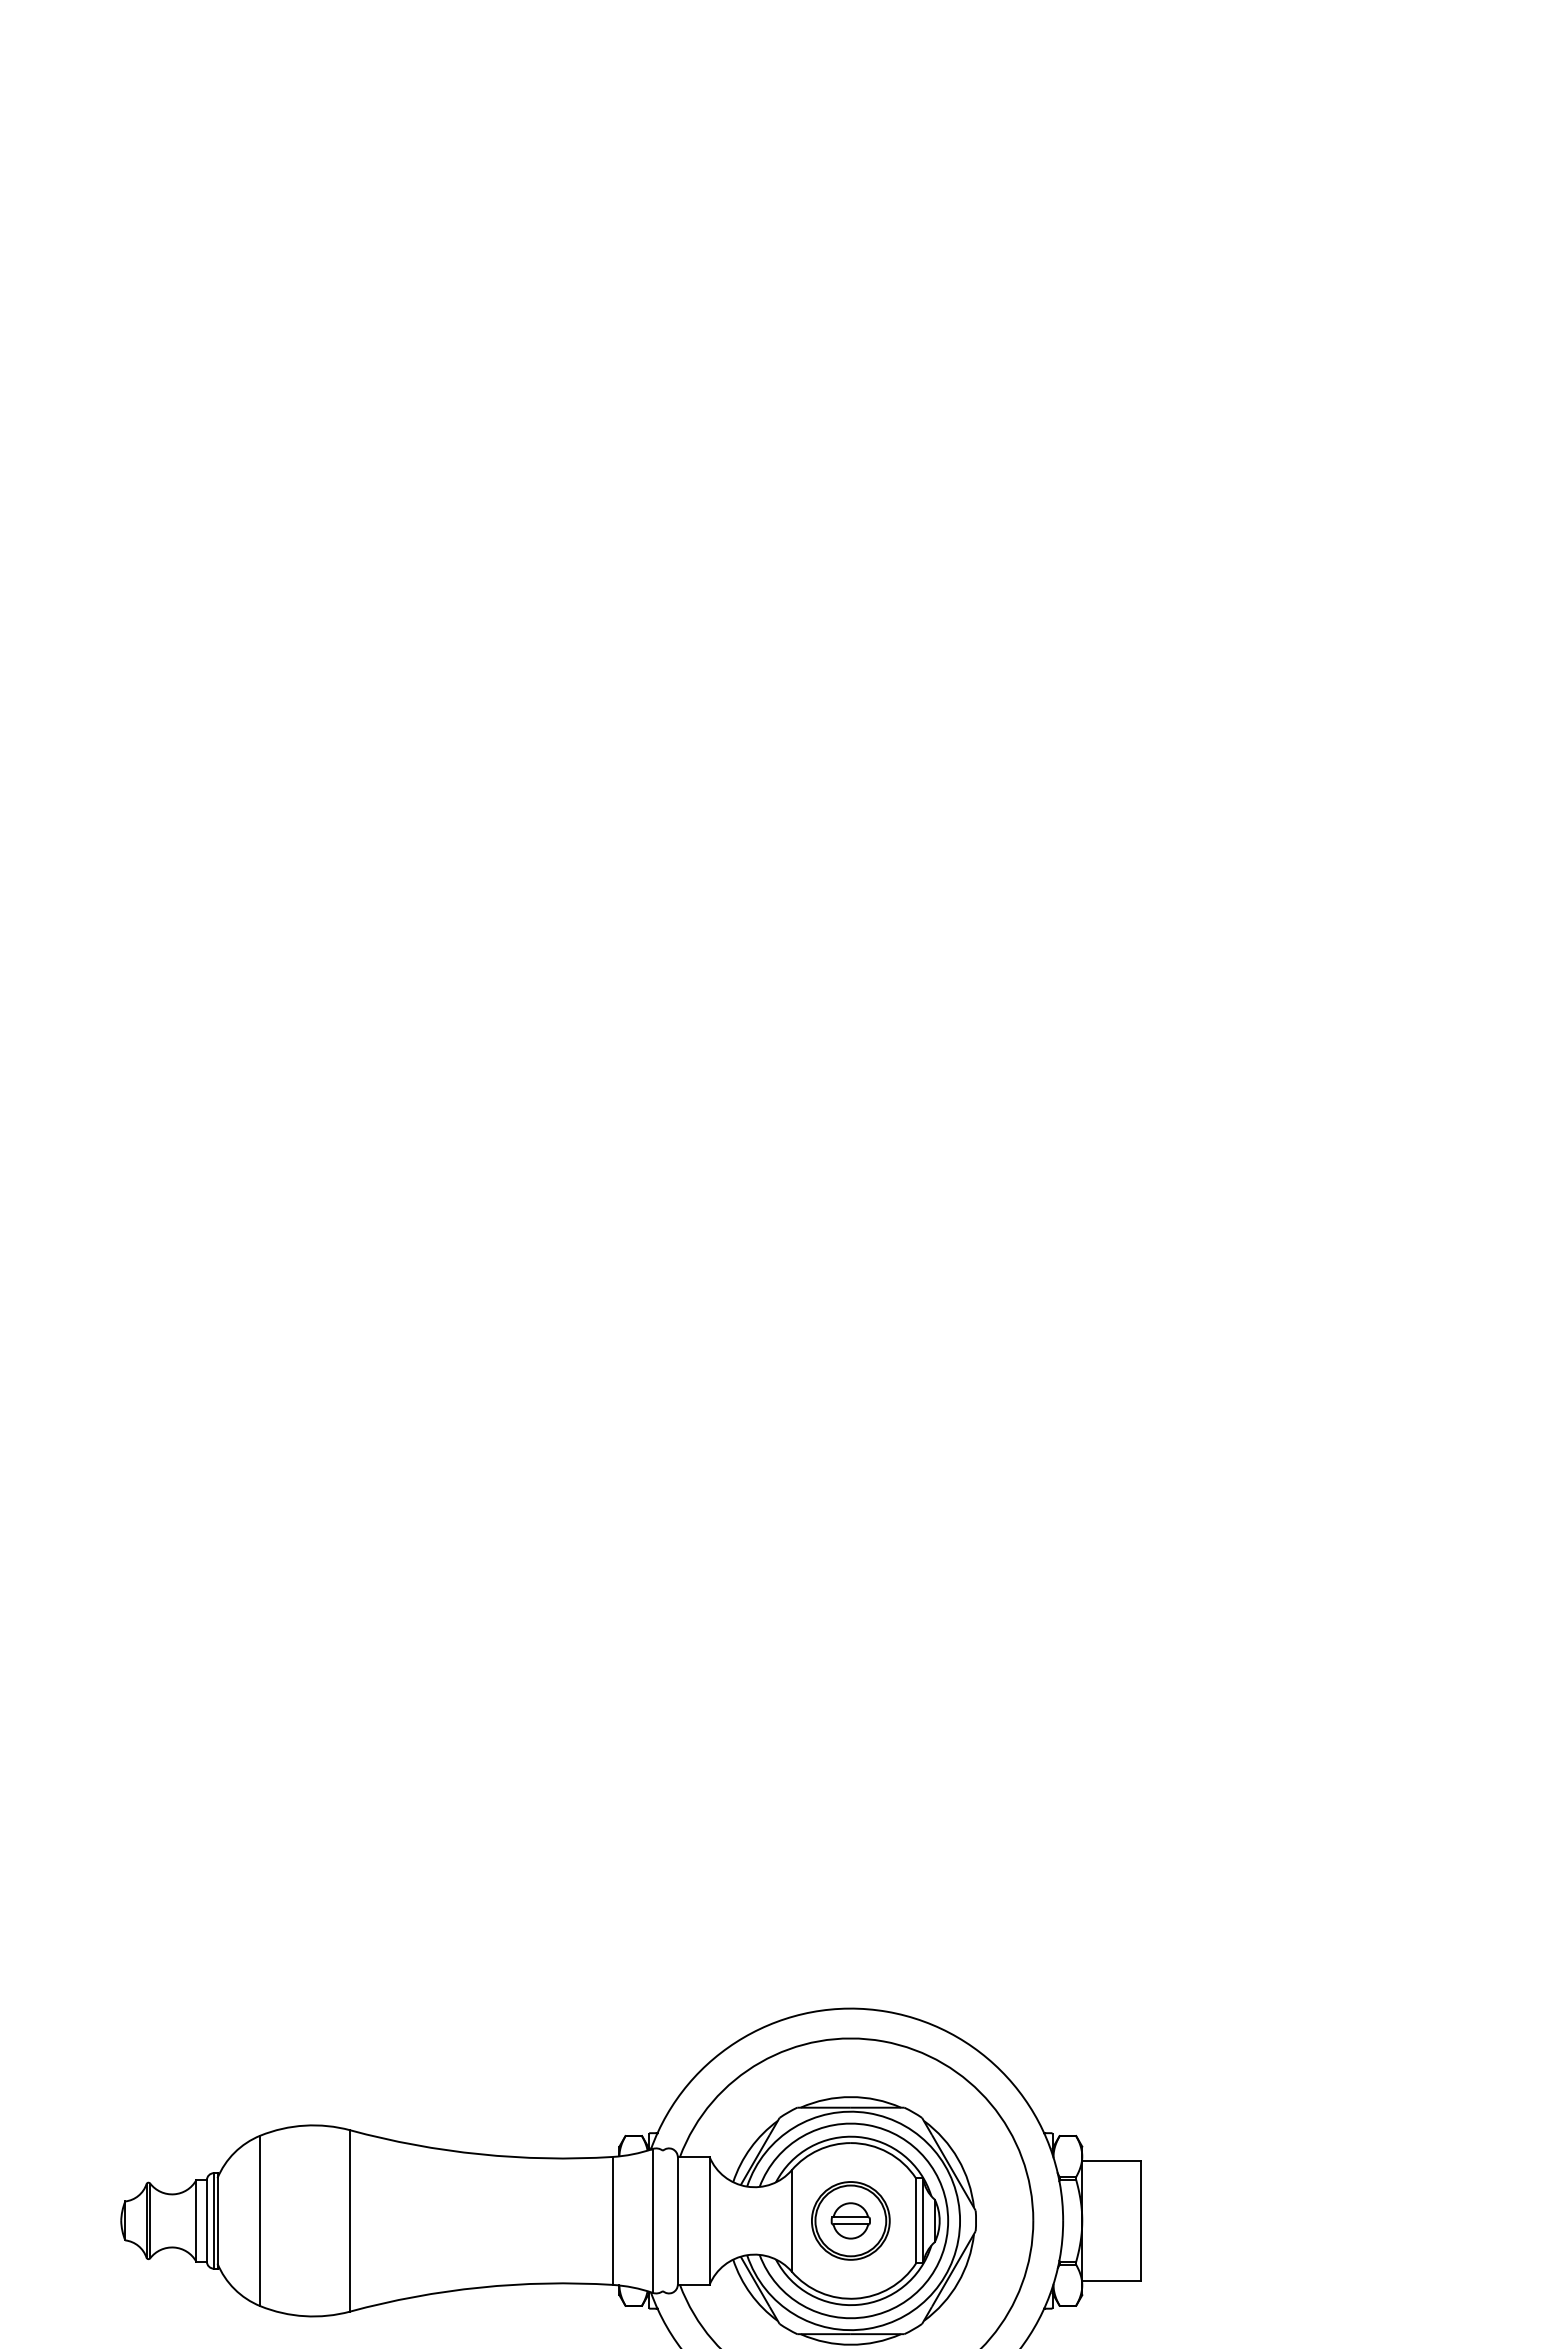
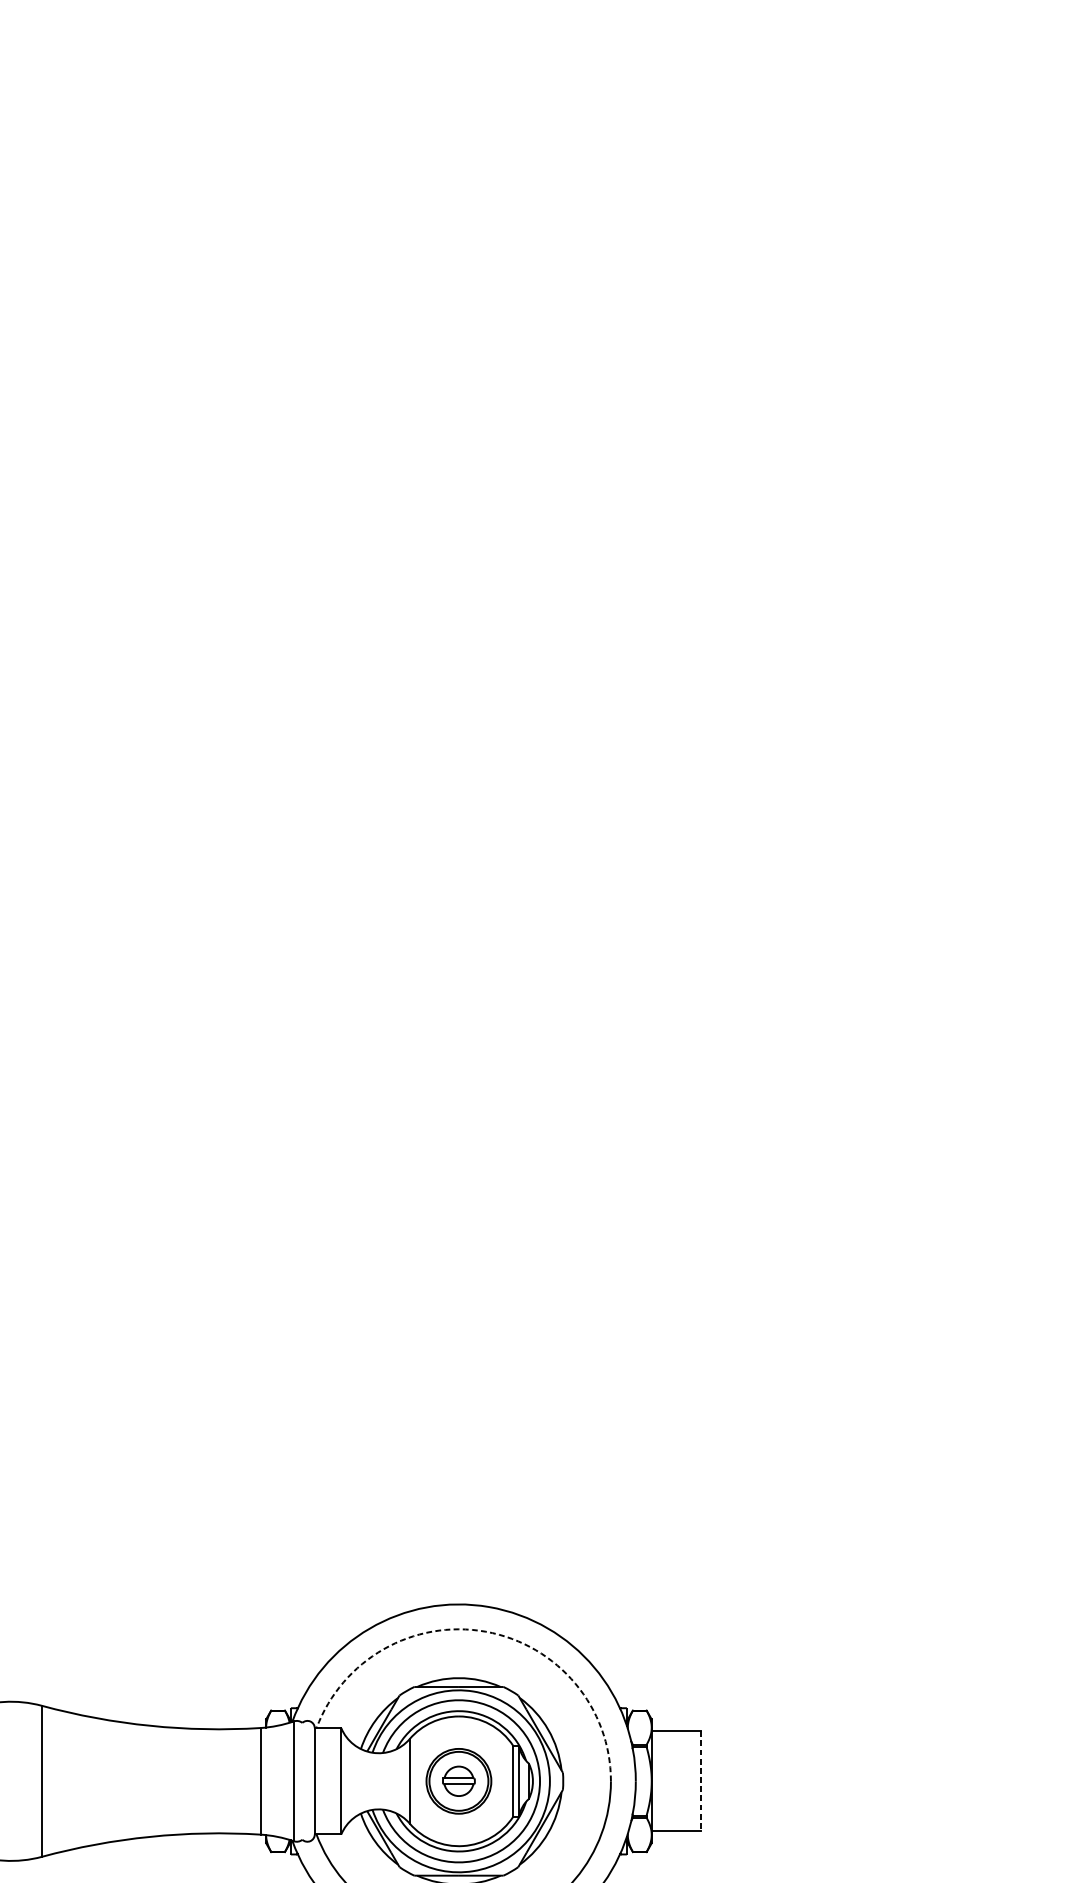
arc: (883, 2041) -> (486, 1631), solid -> dashed
line: (1141, 2221) -> (701, 1781), solid -> dashed

